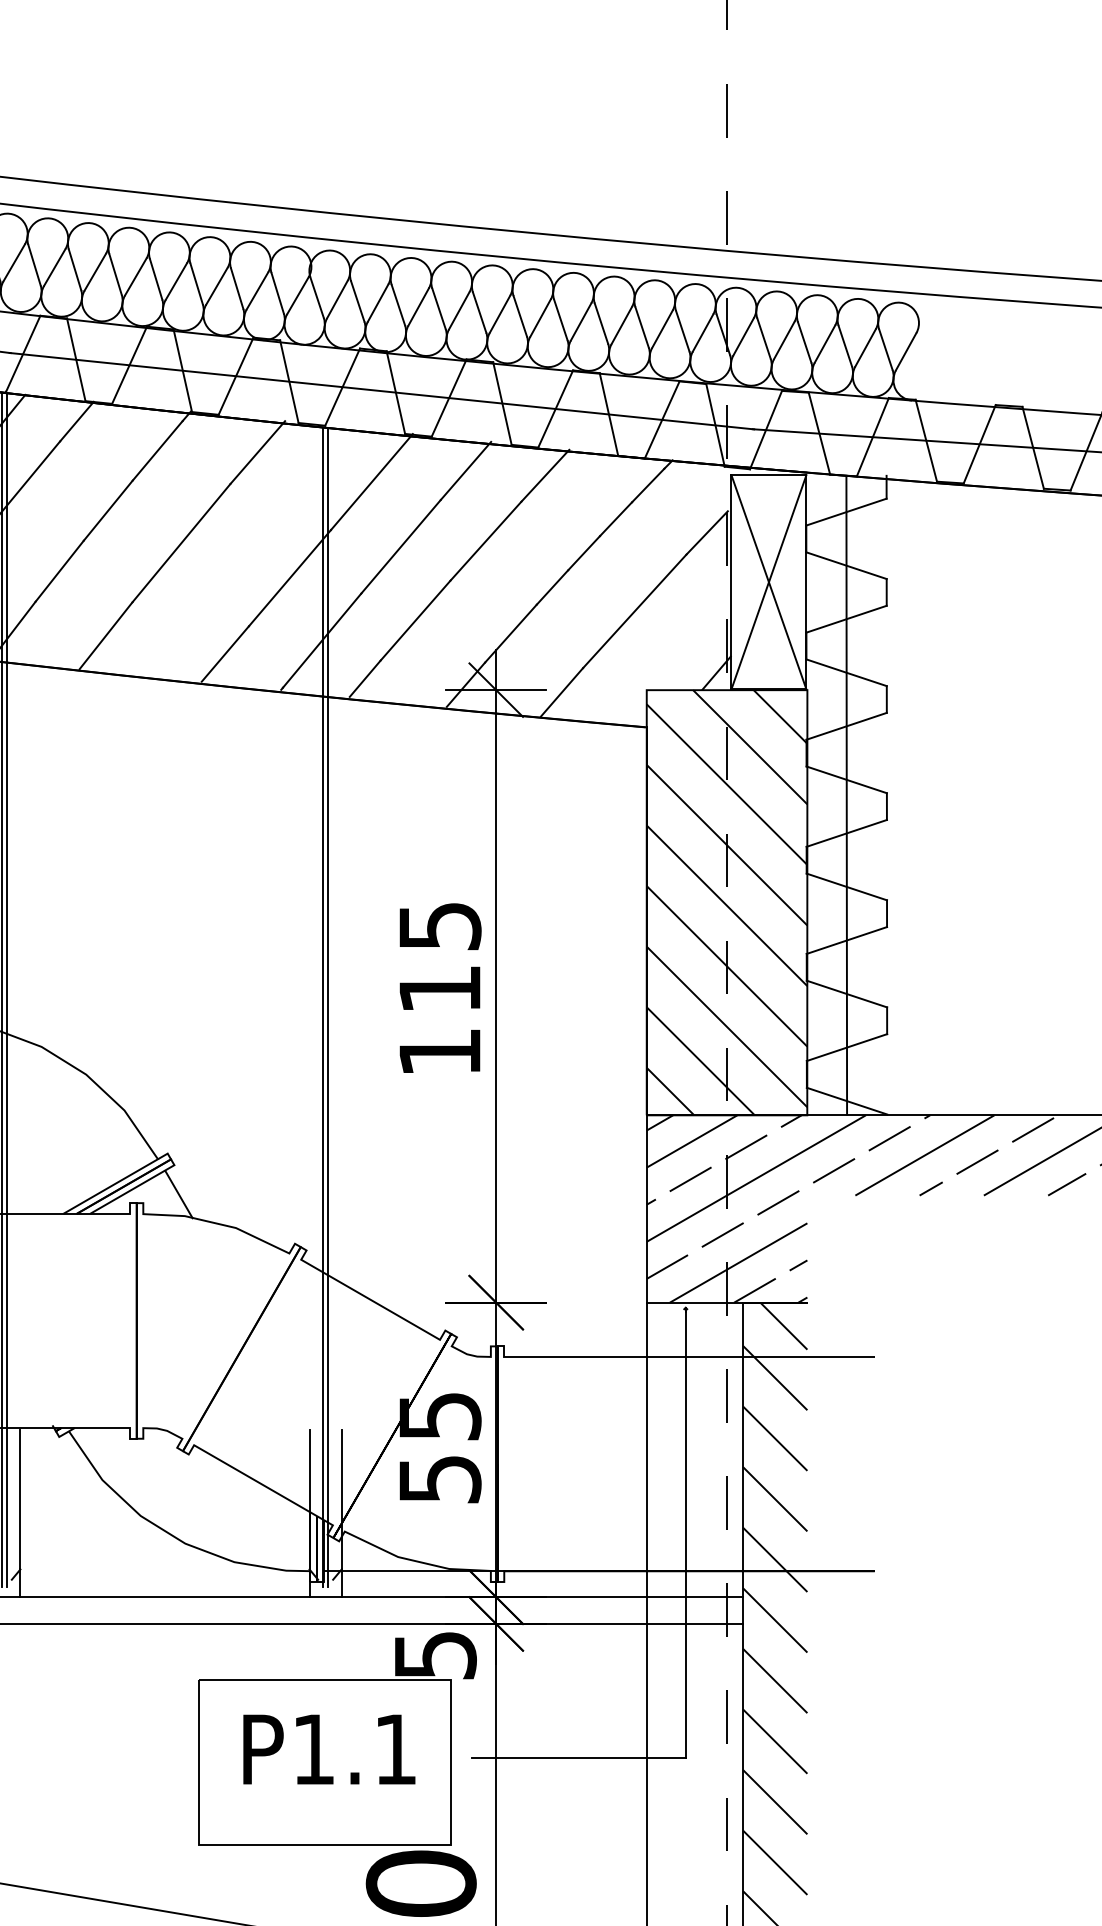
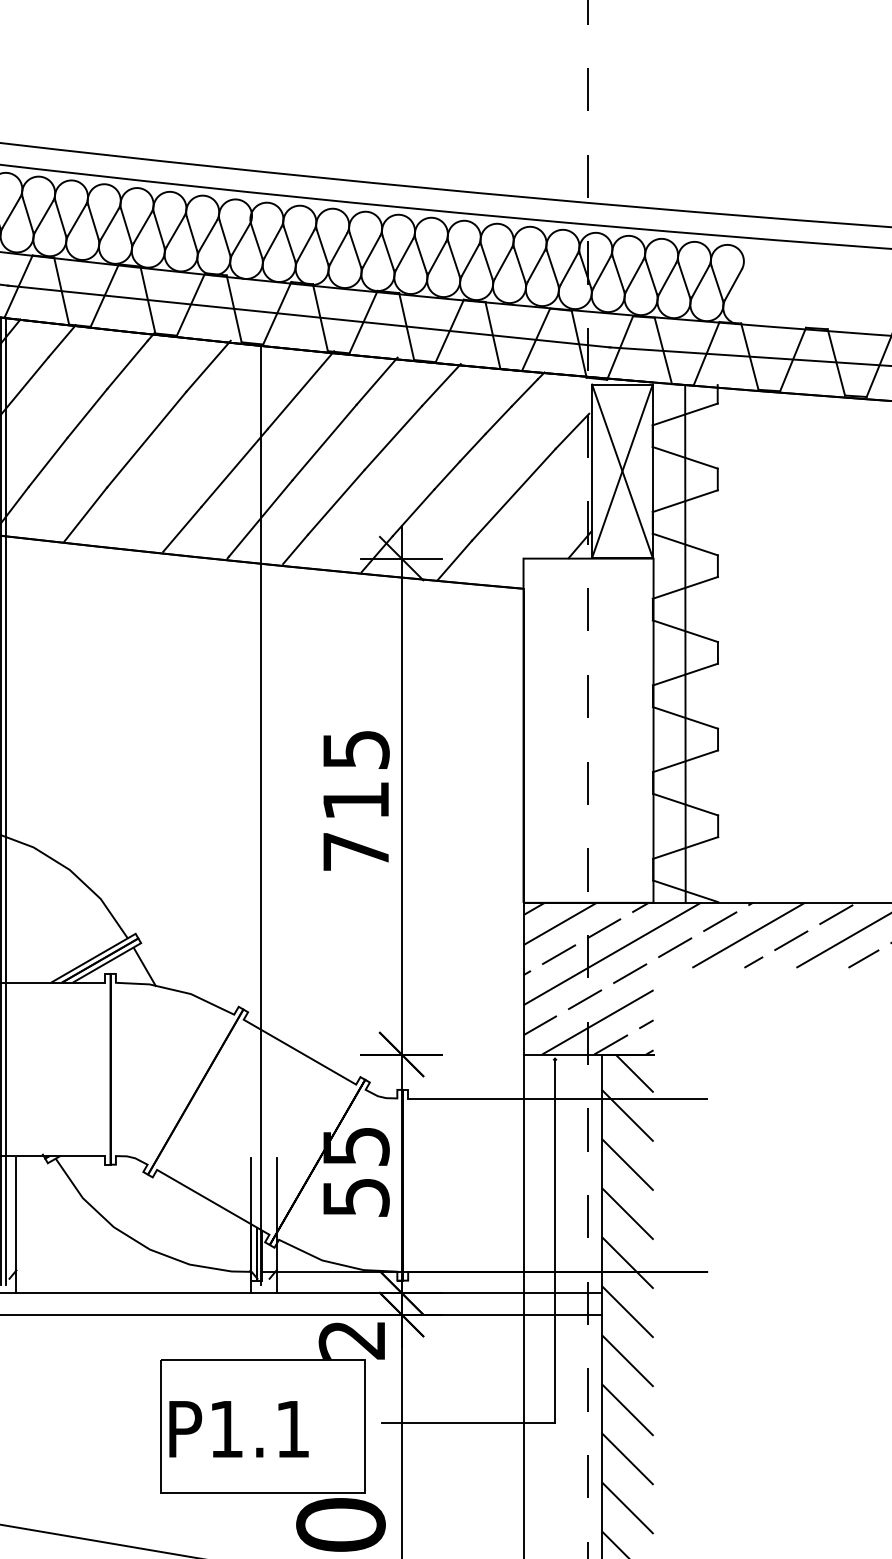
hatch: (726, 902) -> (588, 730), removed
line: (328, 1007) -> (265, 815), removed
text: (439, 1052) -> (355, 851), 115 -> 715
text: (434, 1655) -> (351, 1340), 5 -> 2
text: (329, 1749) -> (239, 1429), moved

